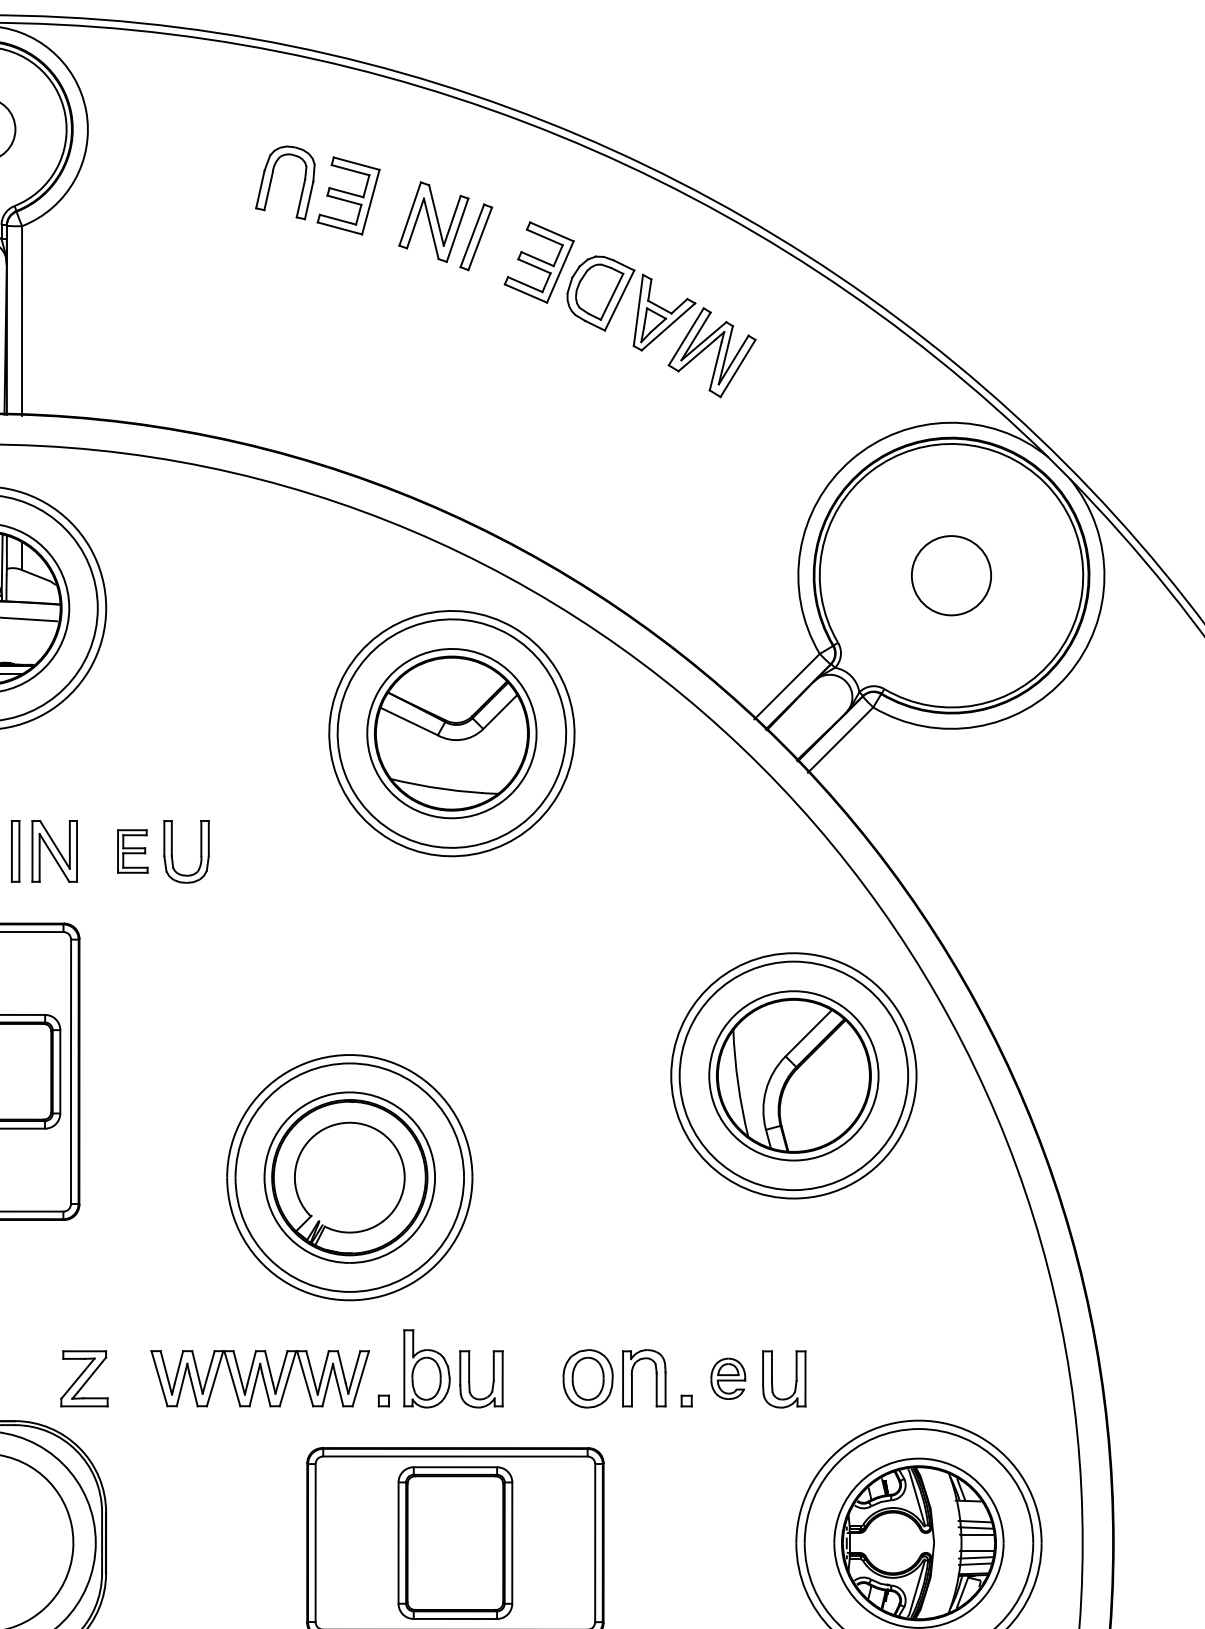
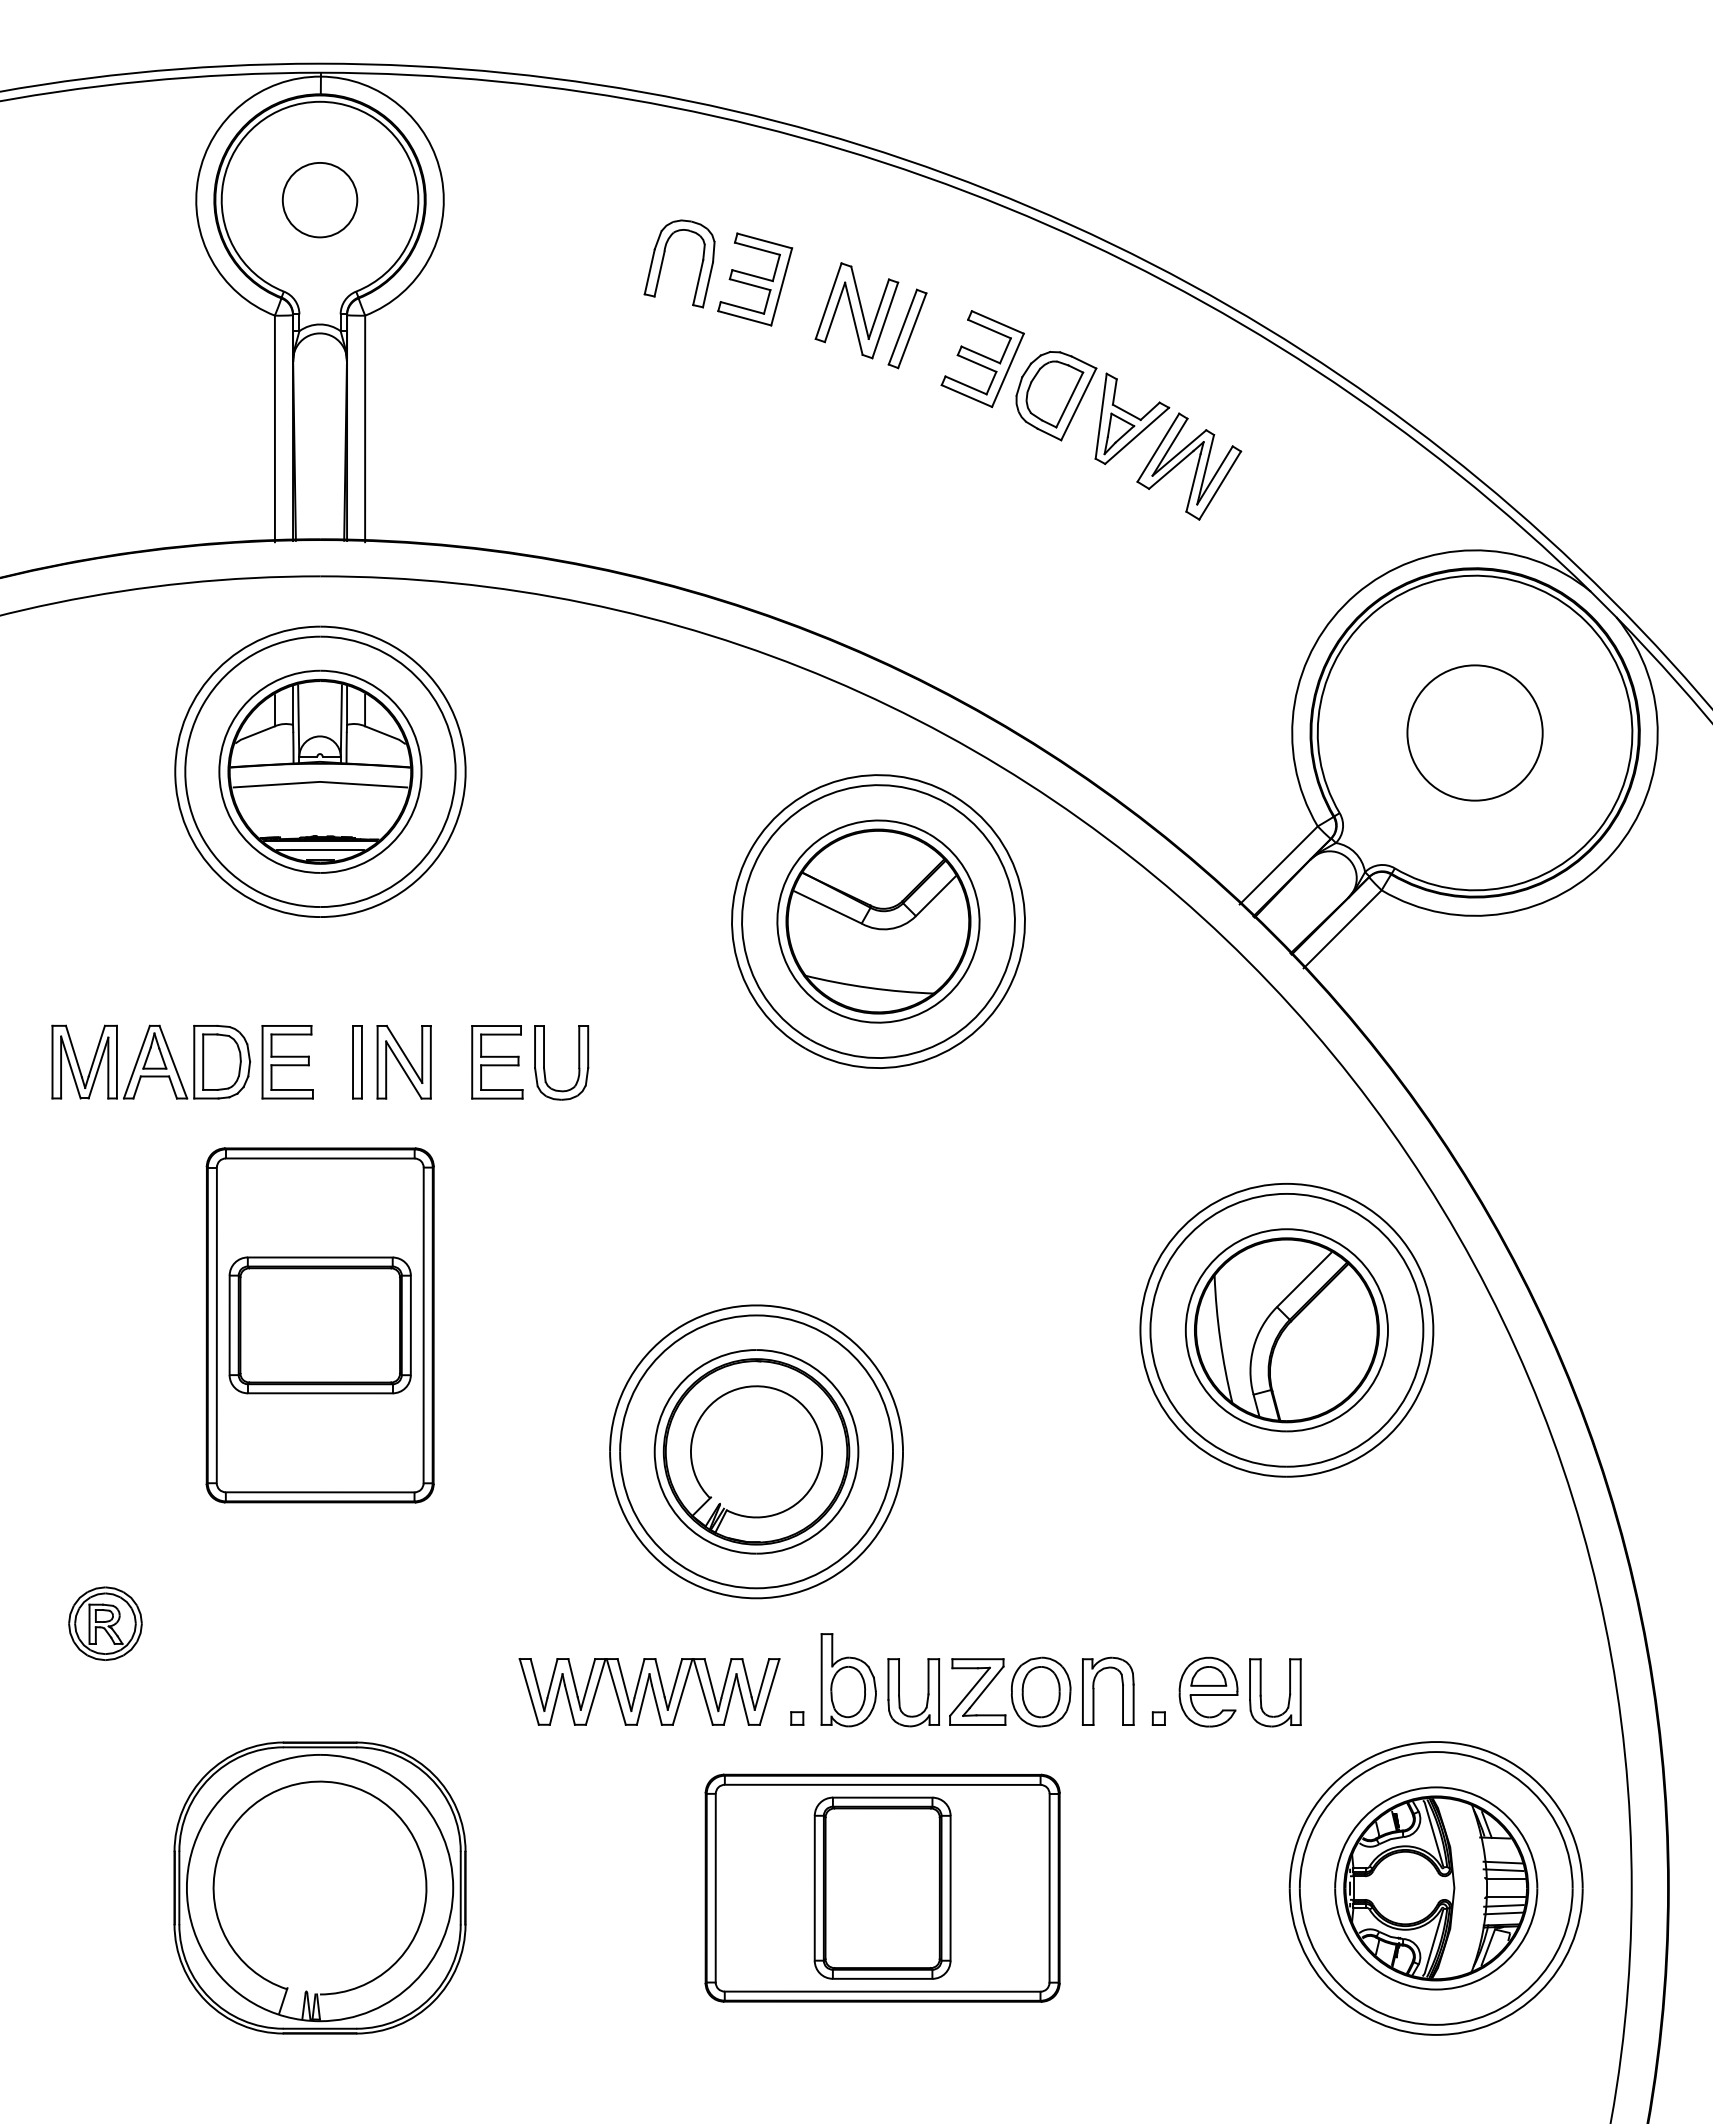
circle: (951, 575) -> (1474, 732), size x1.43
part: (132, 851) -> (497, 1062), size x1.43
part: (84, 1378) -> (977, 1691), moved
part: (728, 1378) -> (1208, 1691), size x1.43

